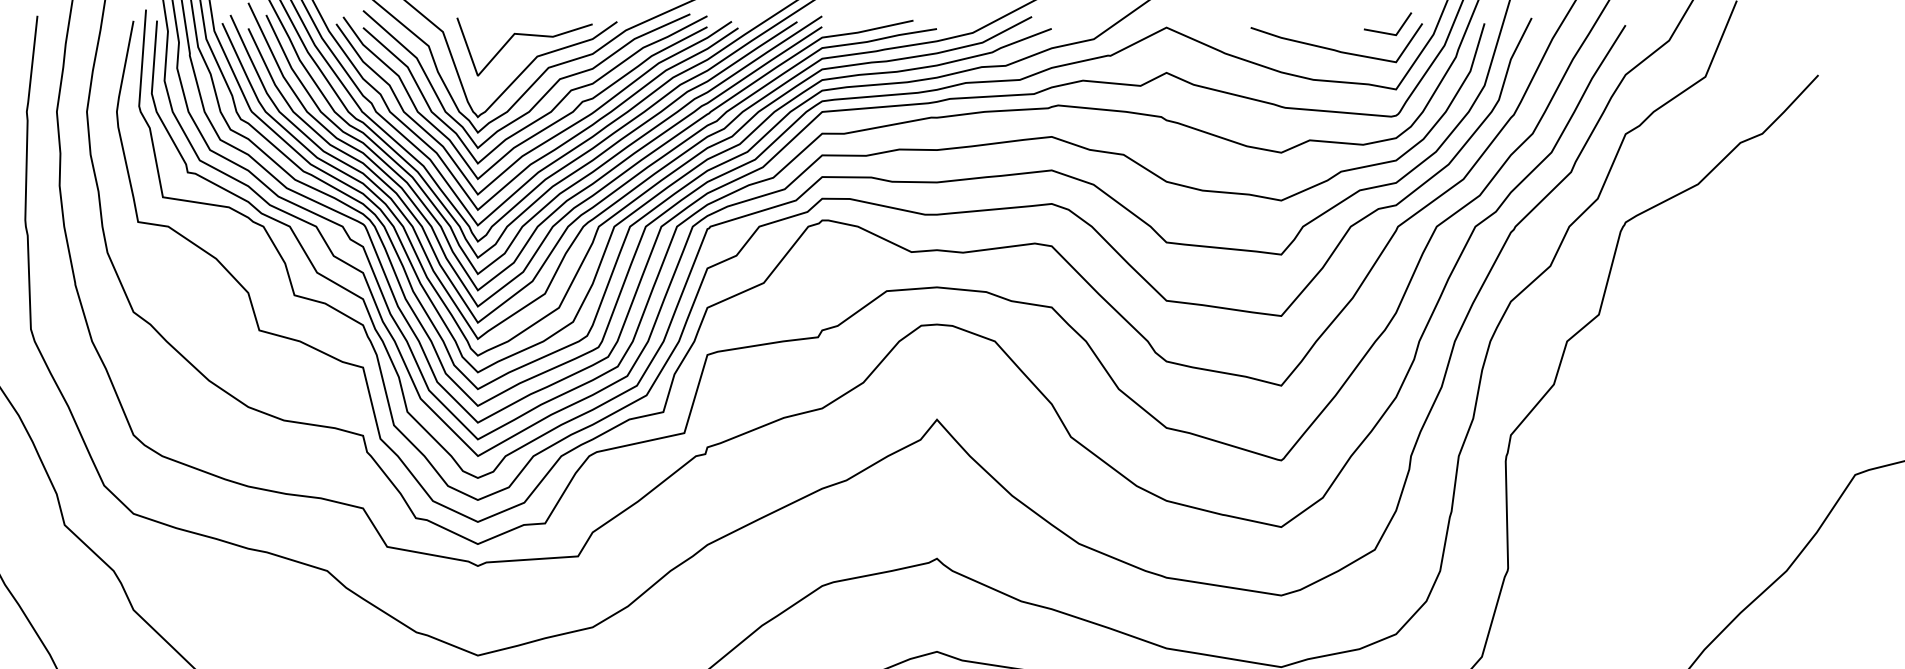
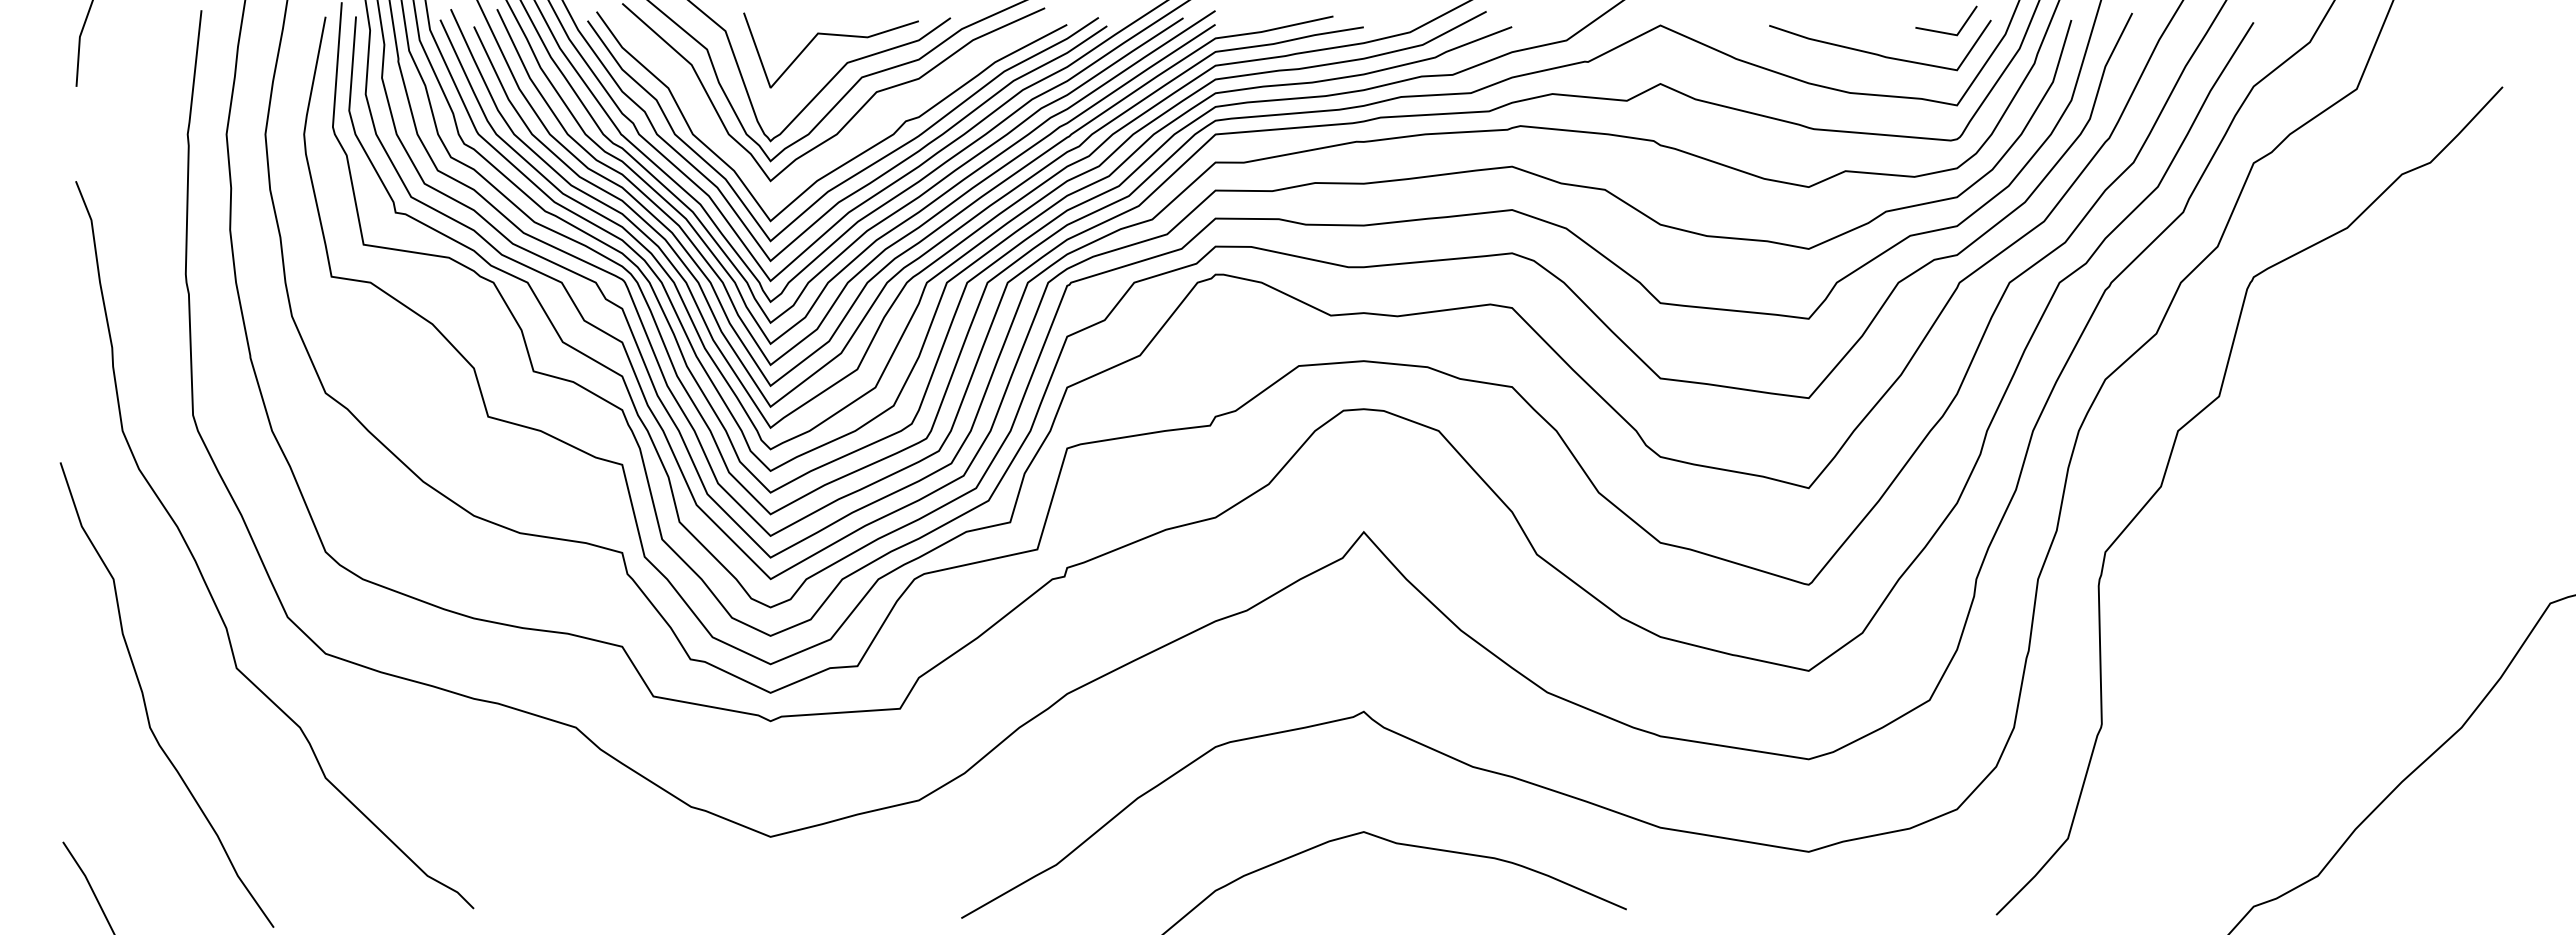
curve: (553, 108) -> (868, 129), removed

